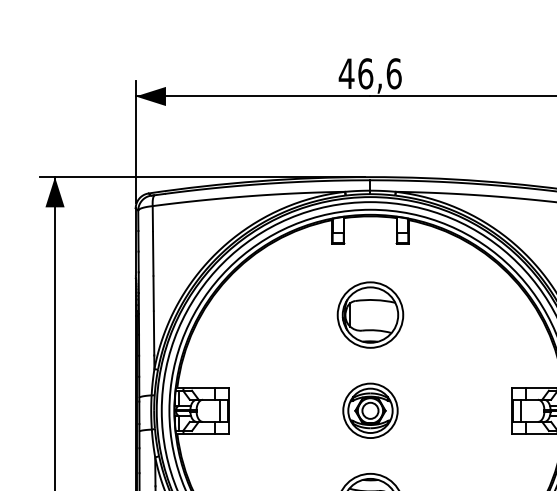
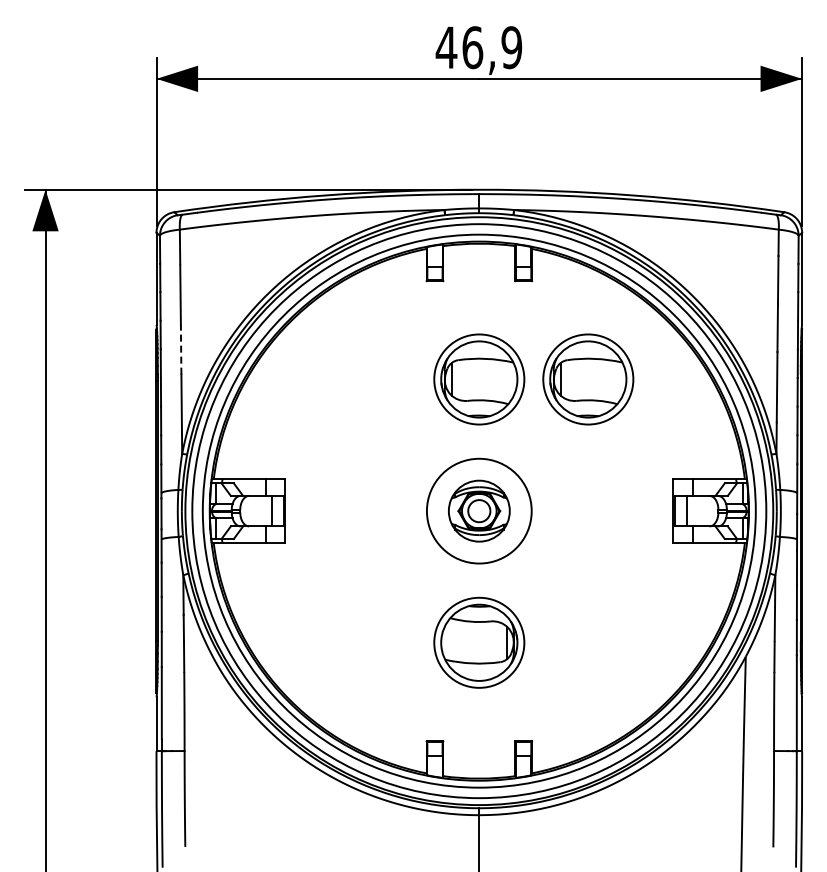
text: (393, 73) -> (511, 47), 46,6 -> 46,9
line: (153, 294) -> (181, 350), solid -> dashed
part: (449, 315) -> (588, 379), added
circle: (369, 410) -> (478, 510), size x1.4

